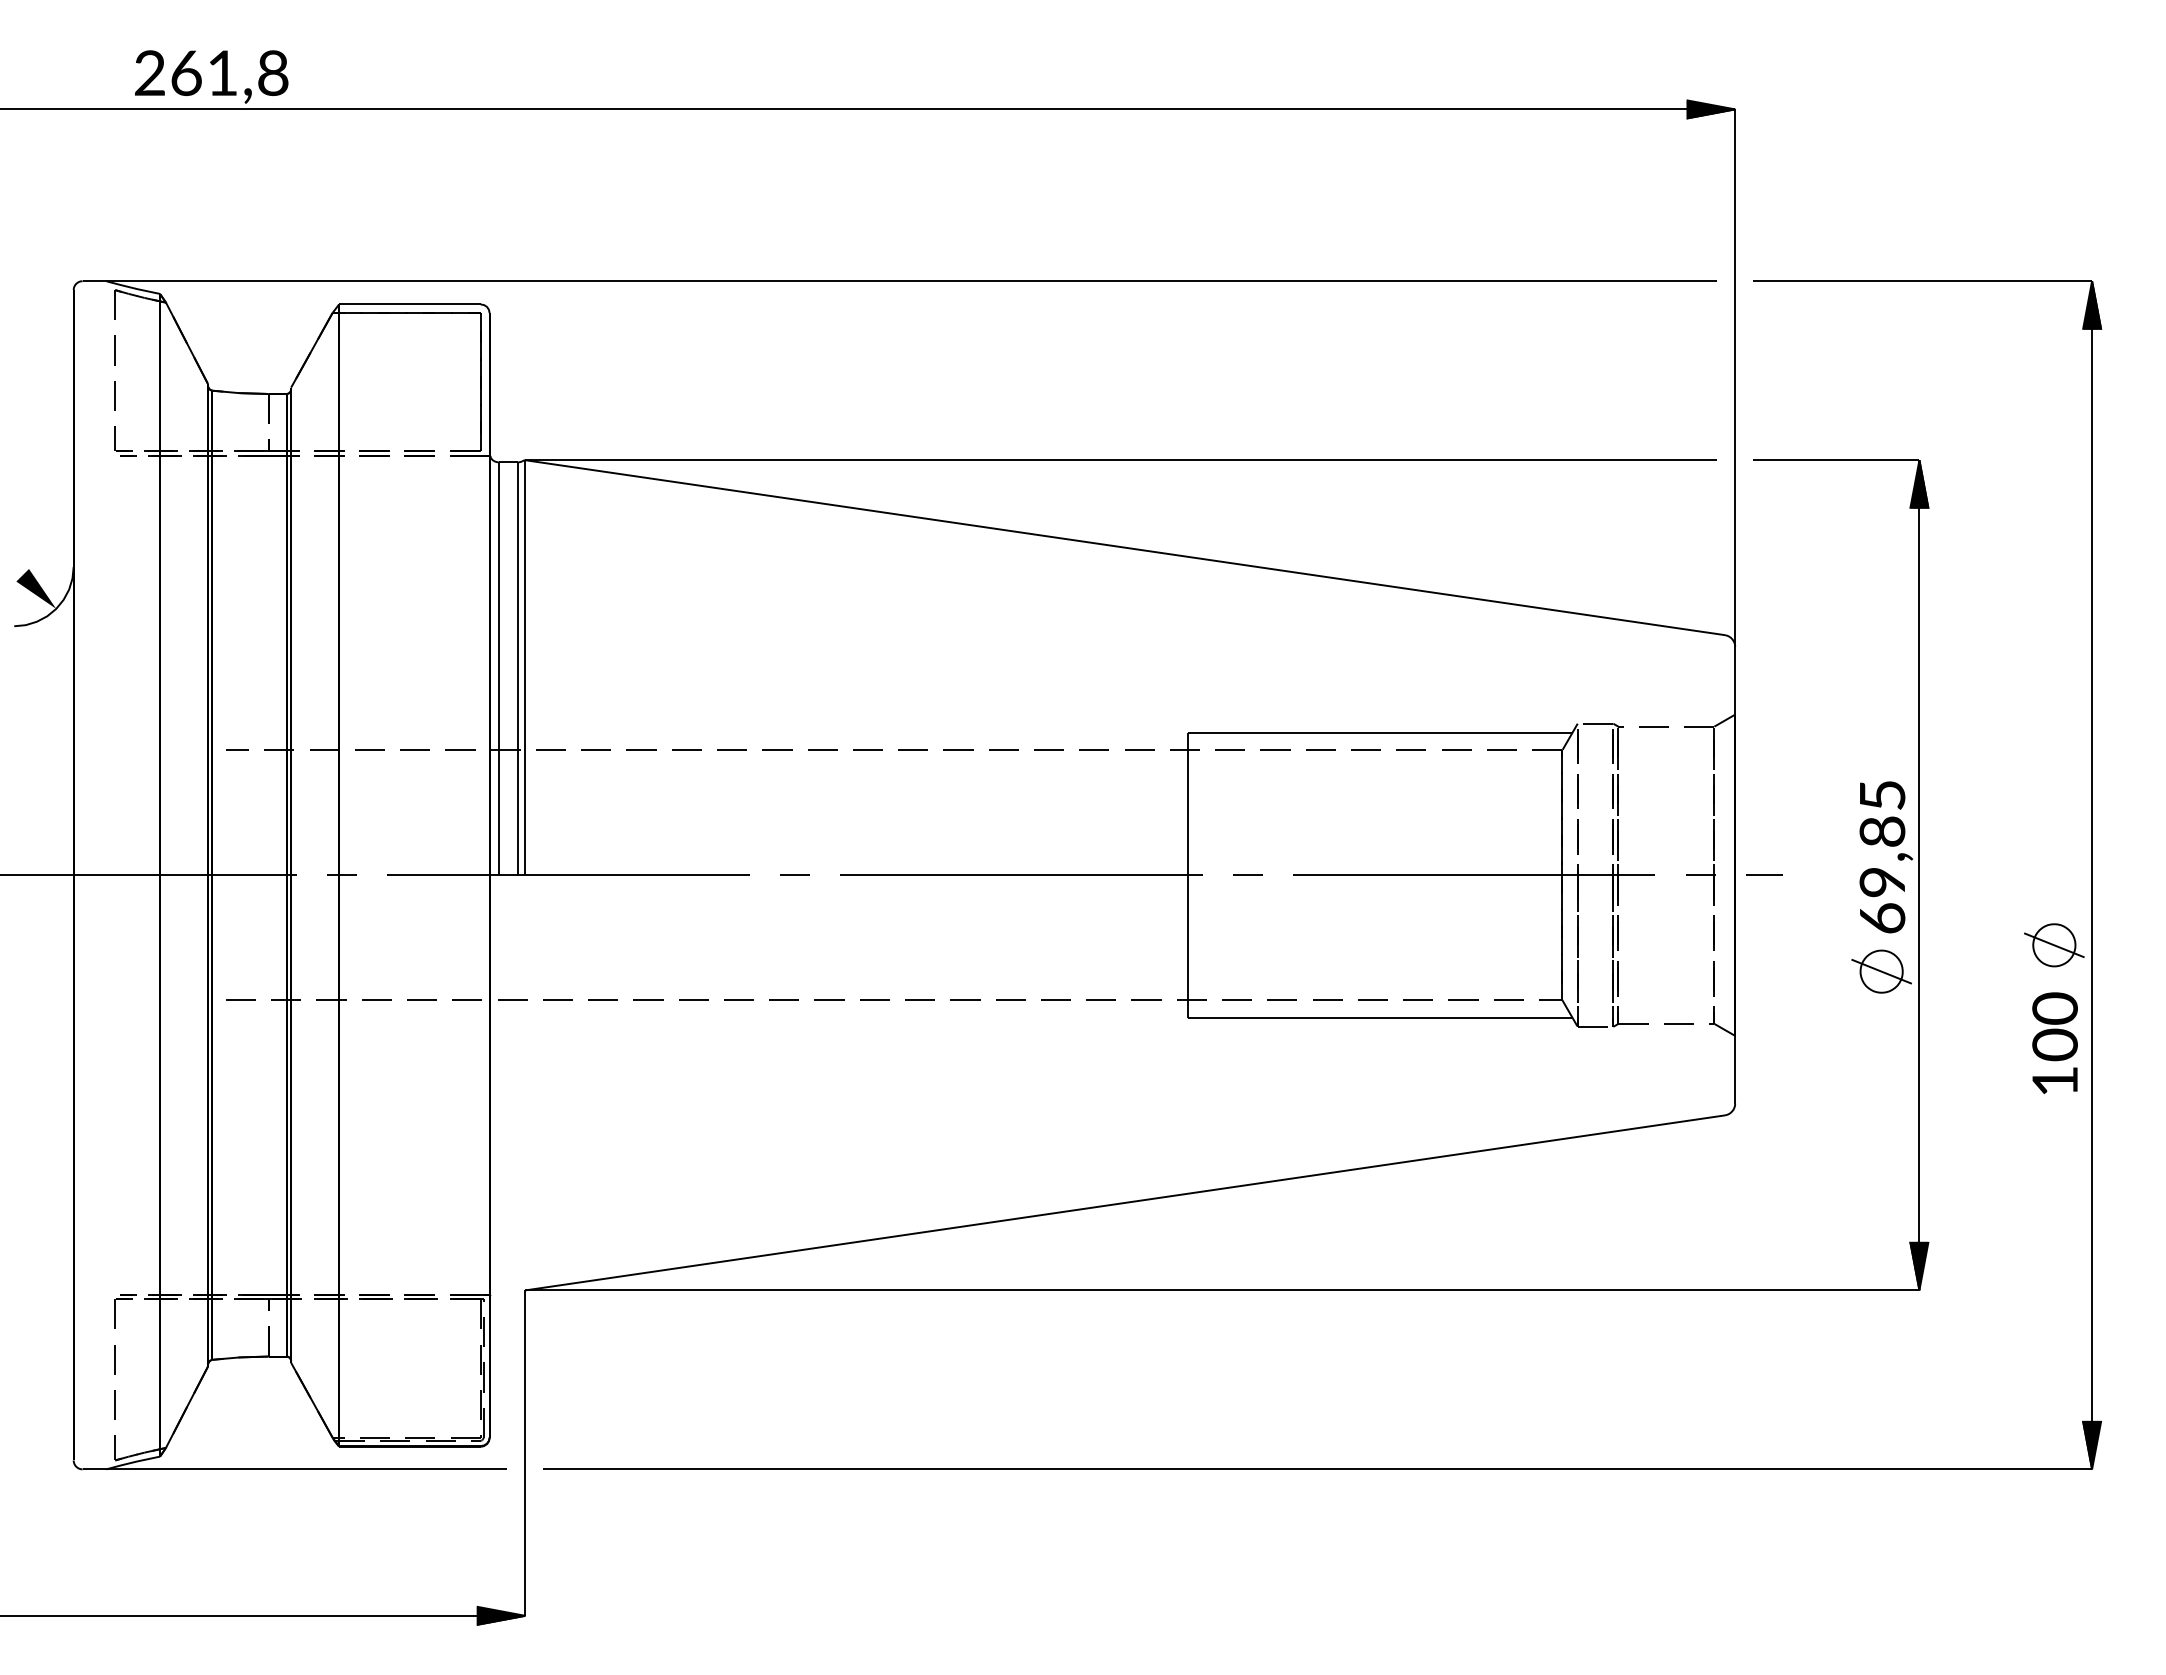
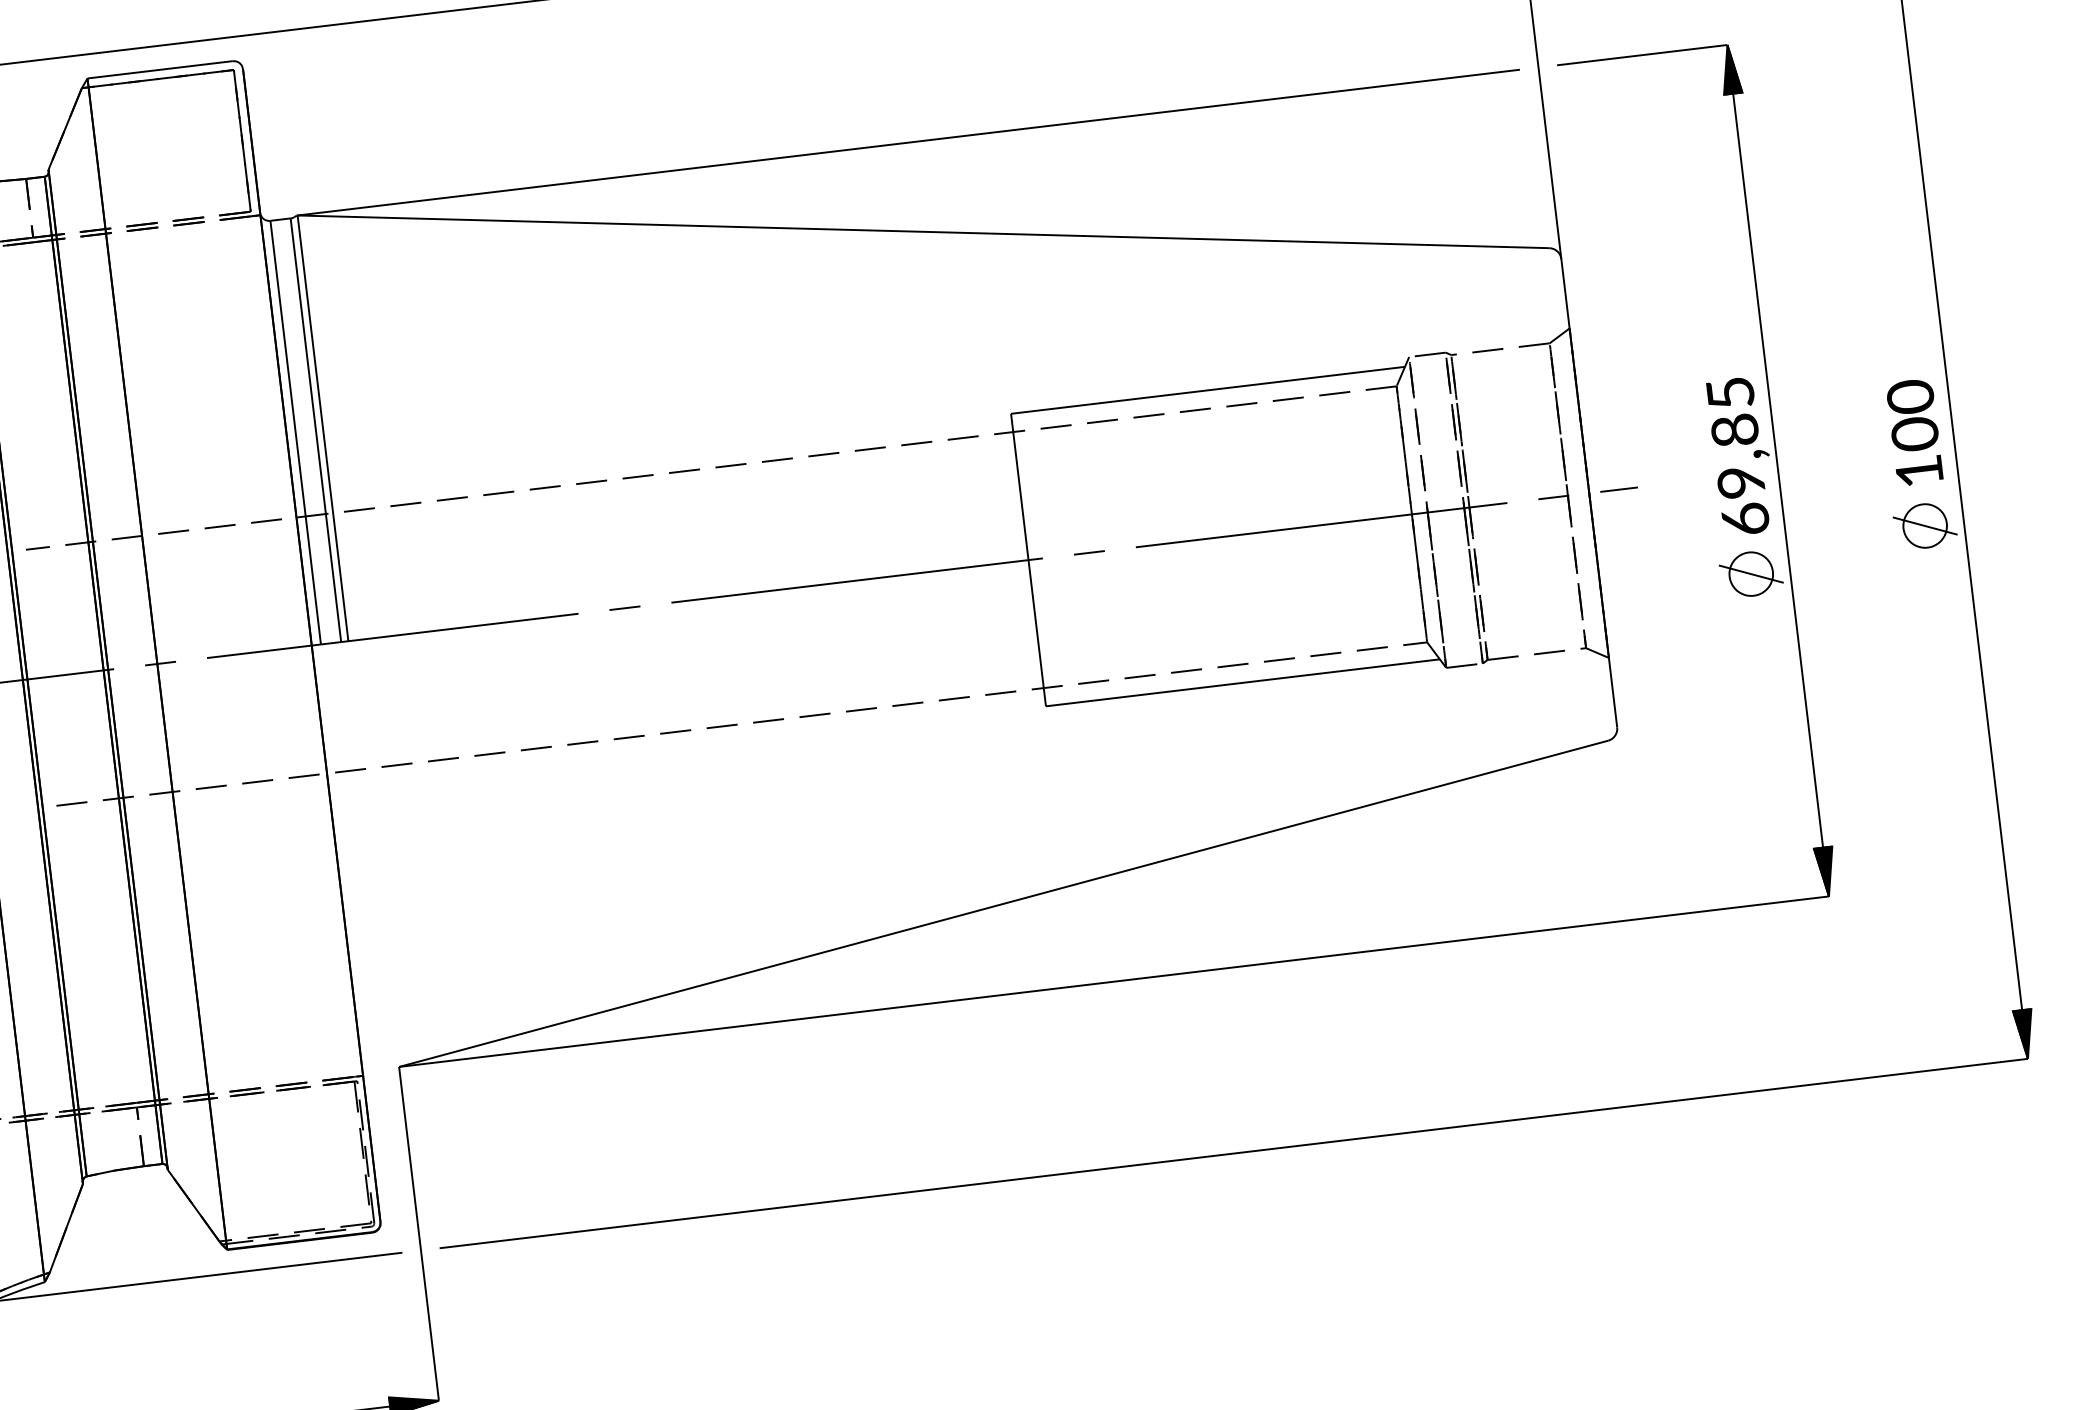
text: (2054, 1042) -> (1914, 431), moved

